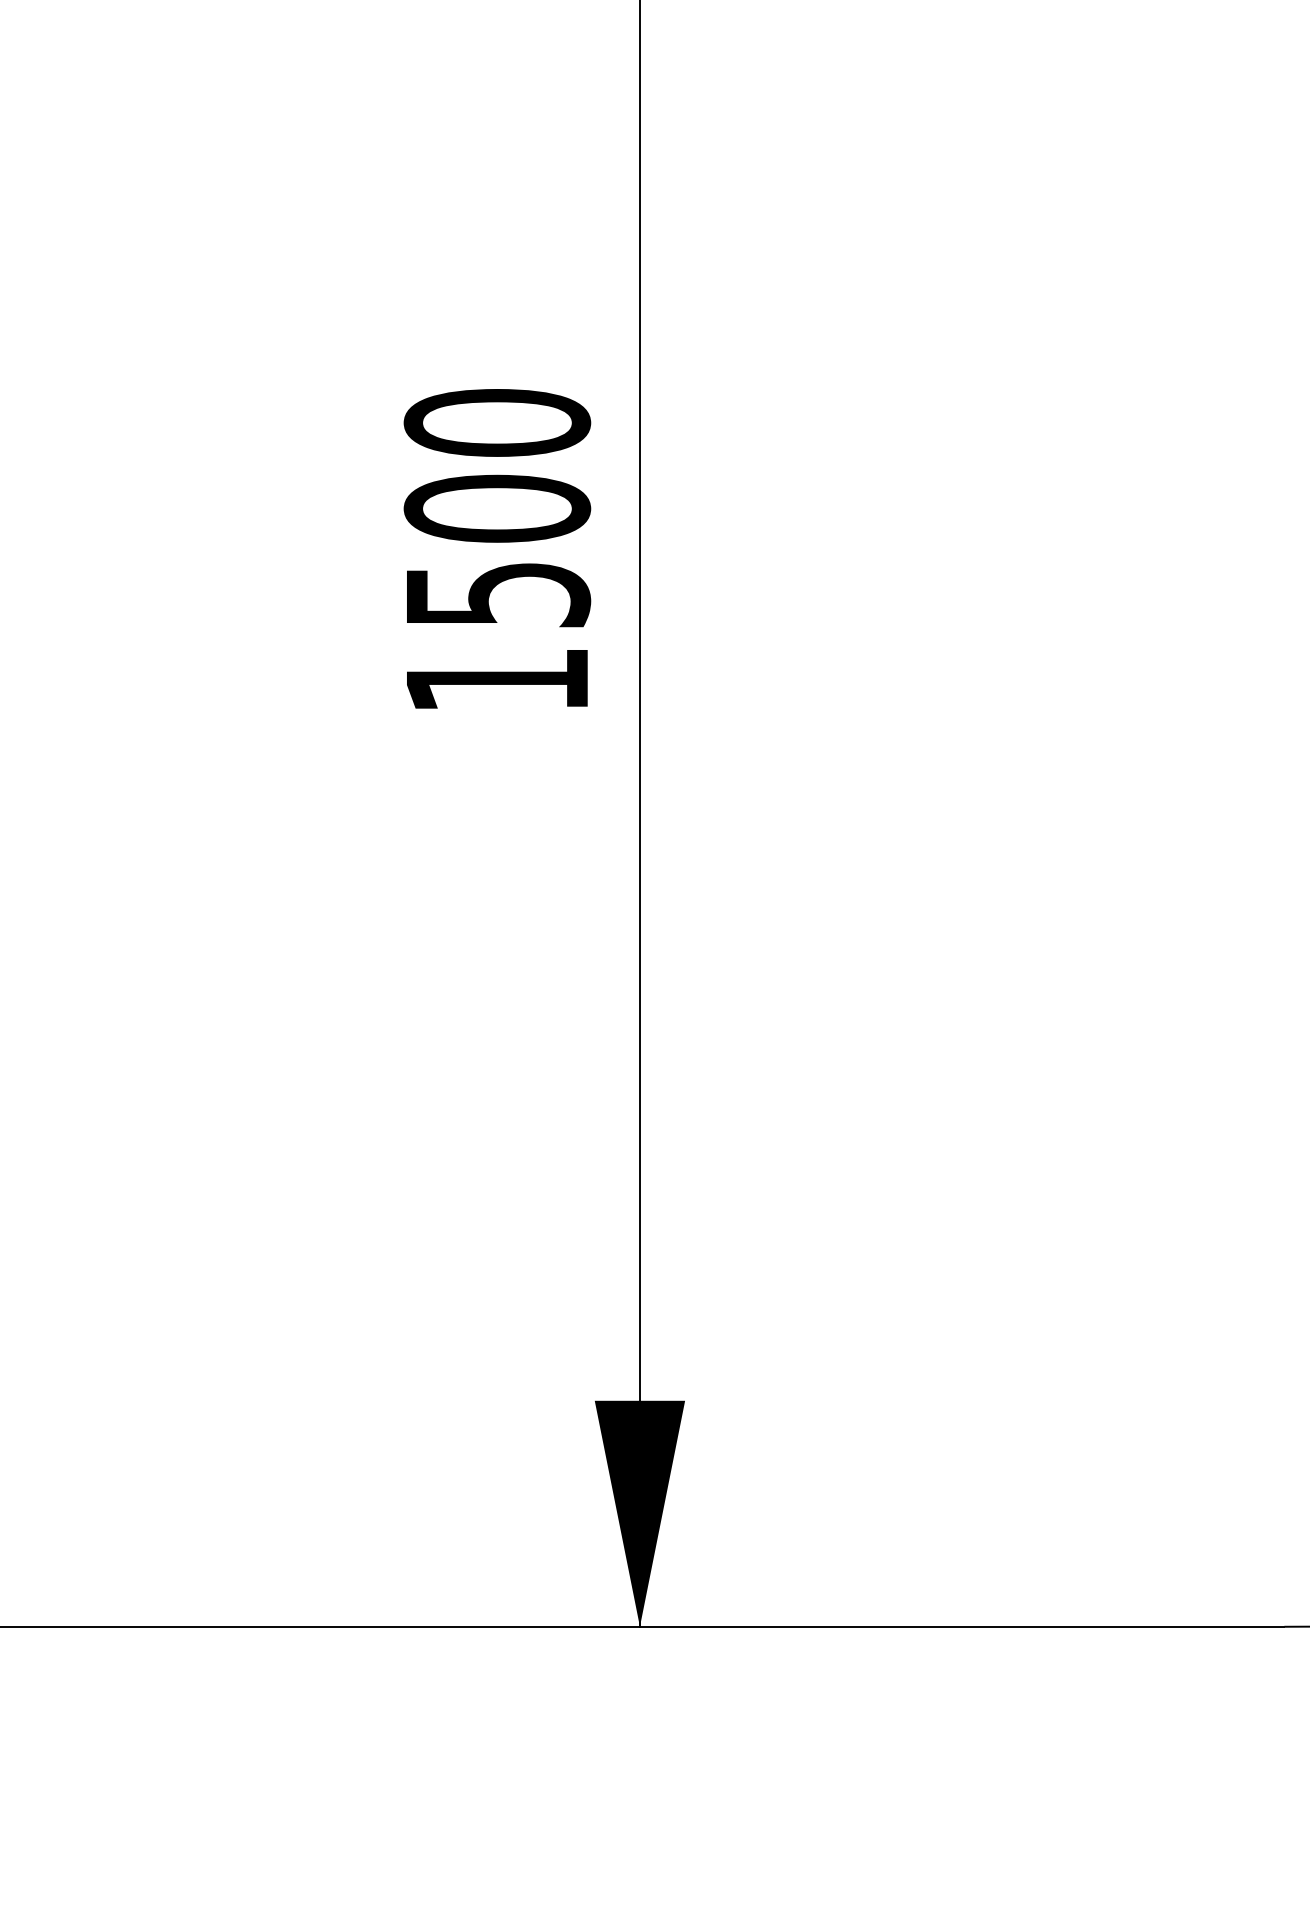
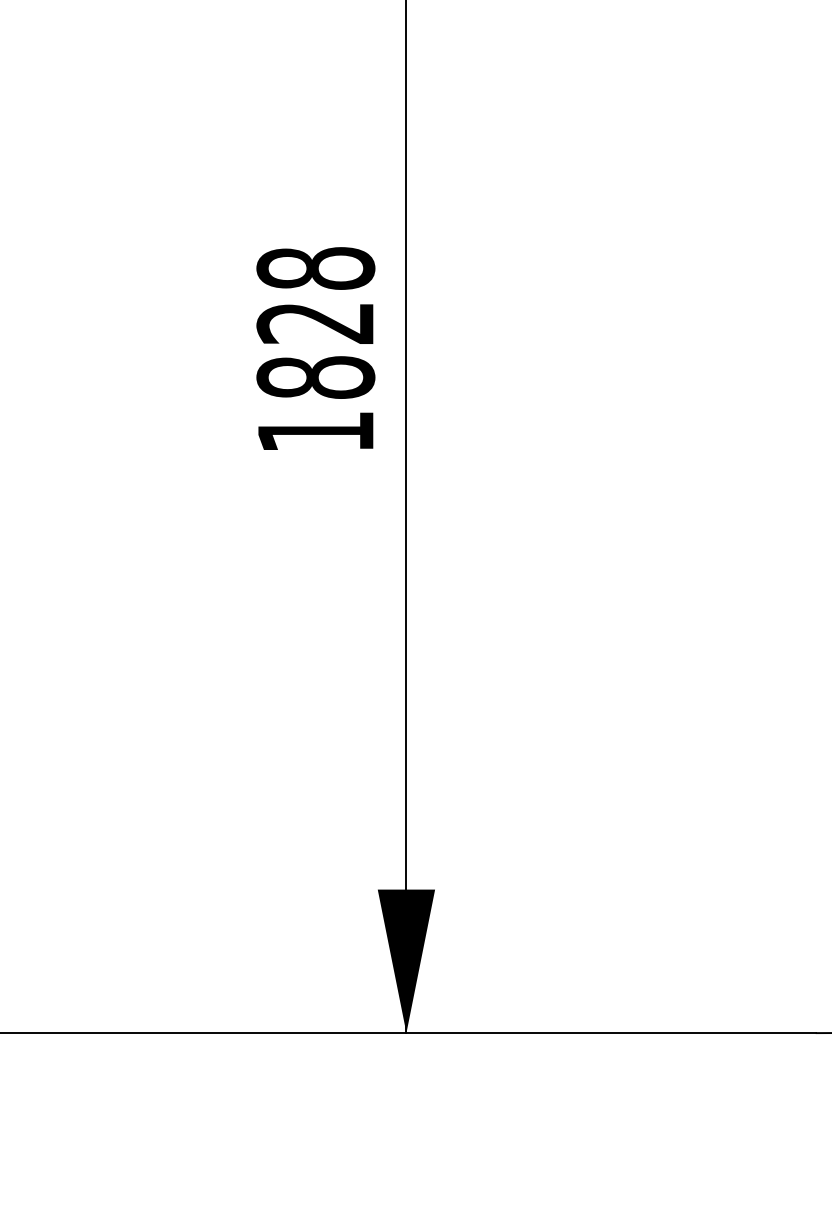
text: (496, 507) -> (315, 322), 1500 -> 1828

